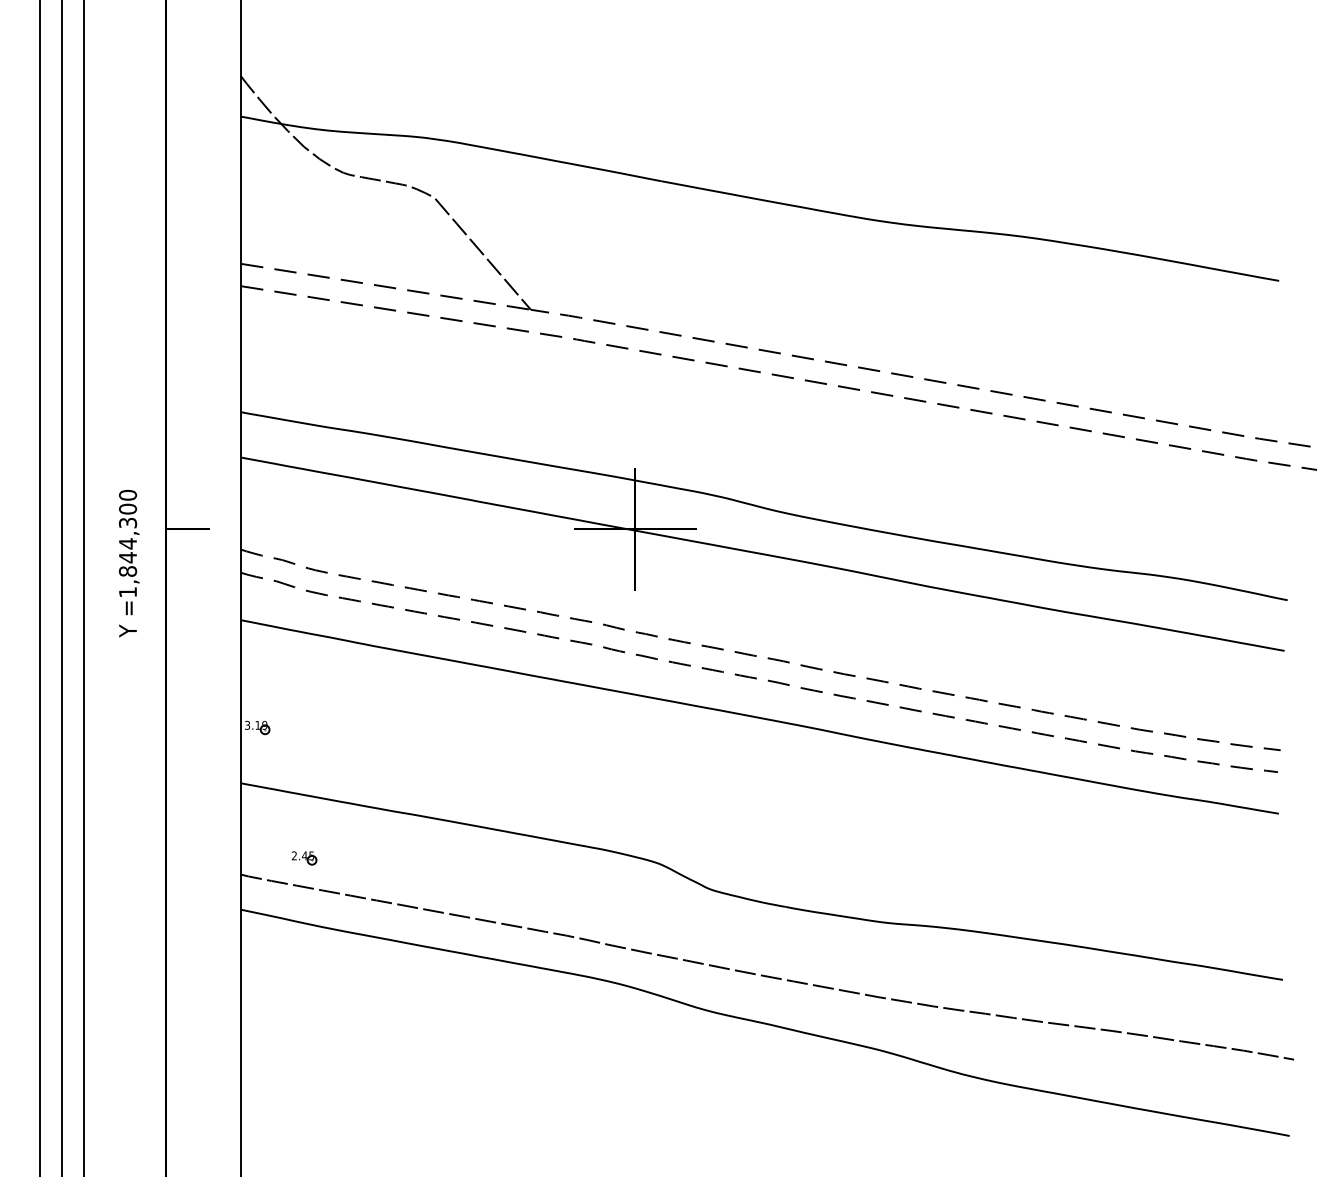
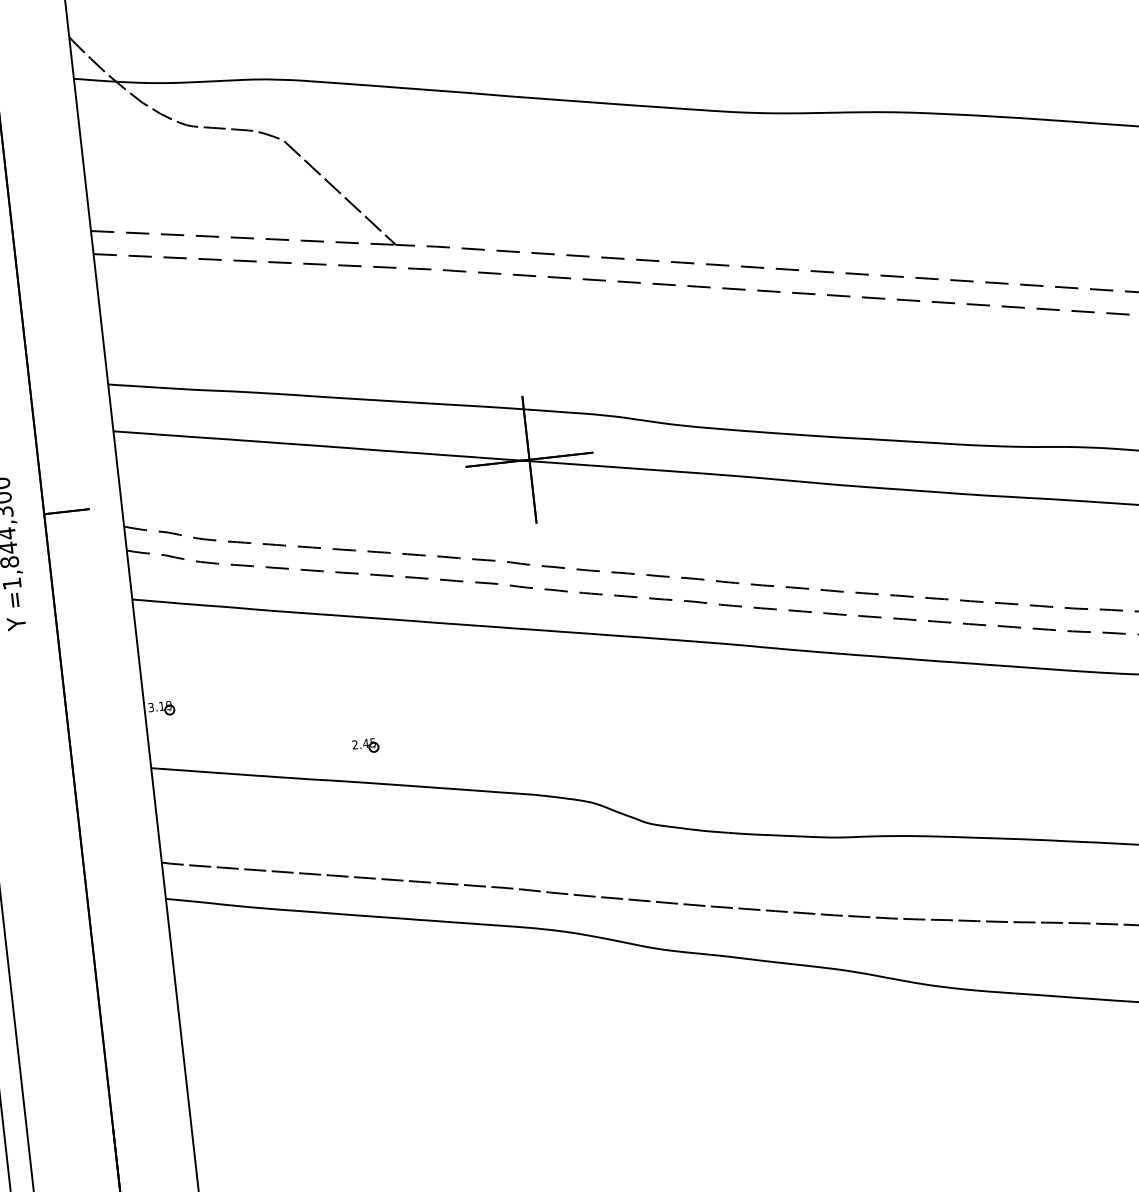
part: (304, 858) -> (365, 746), moved

